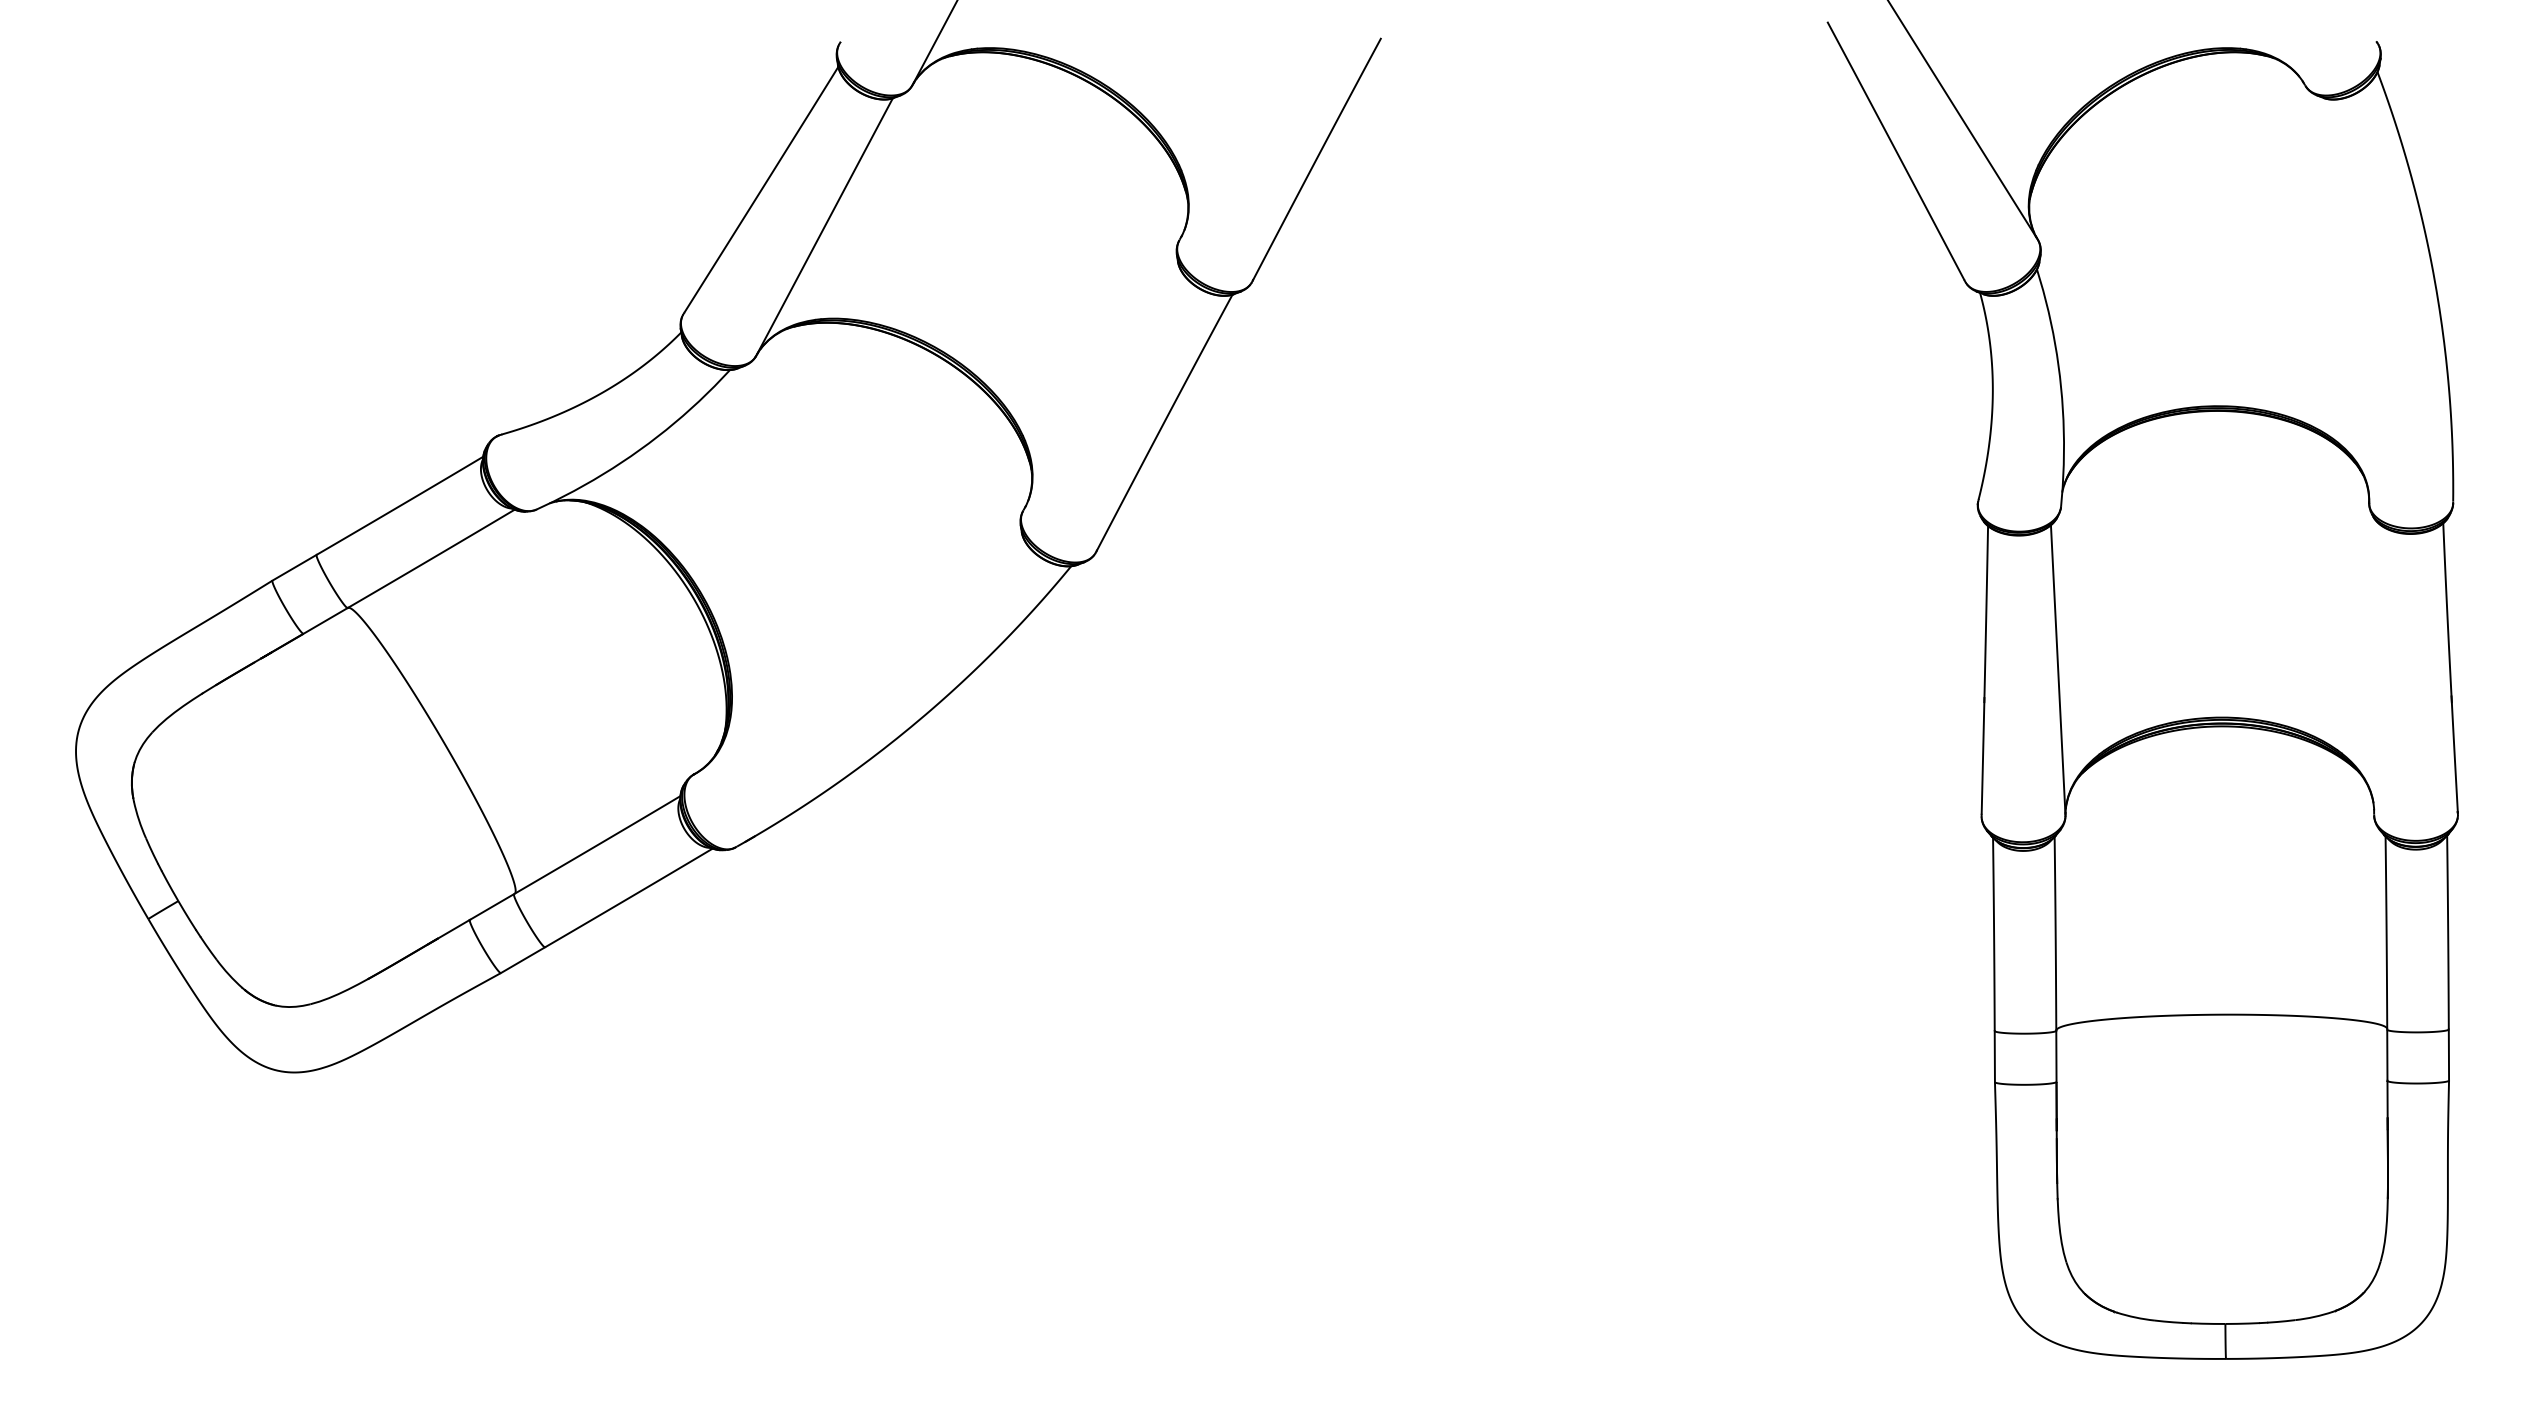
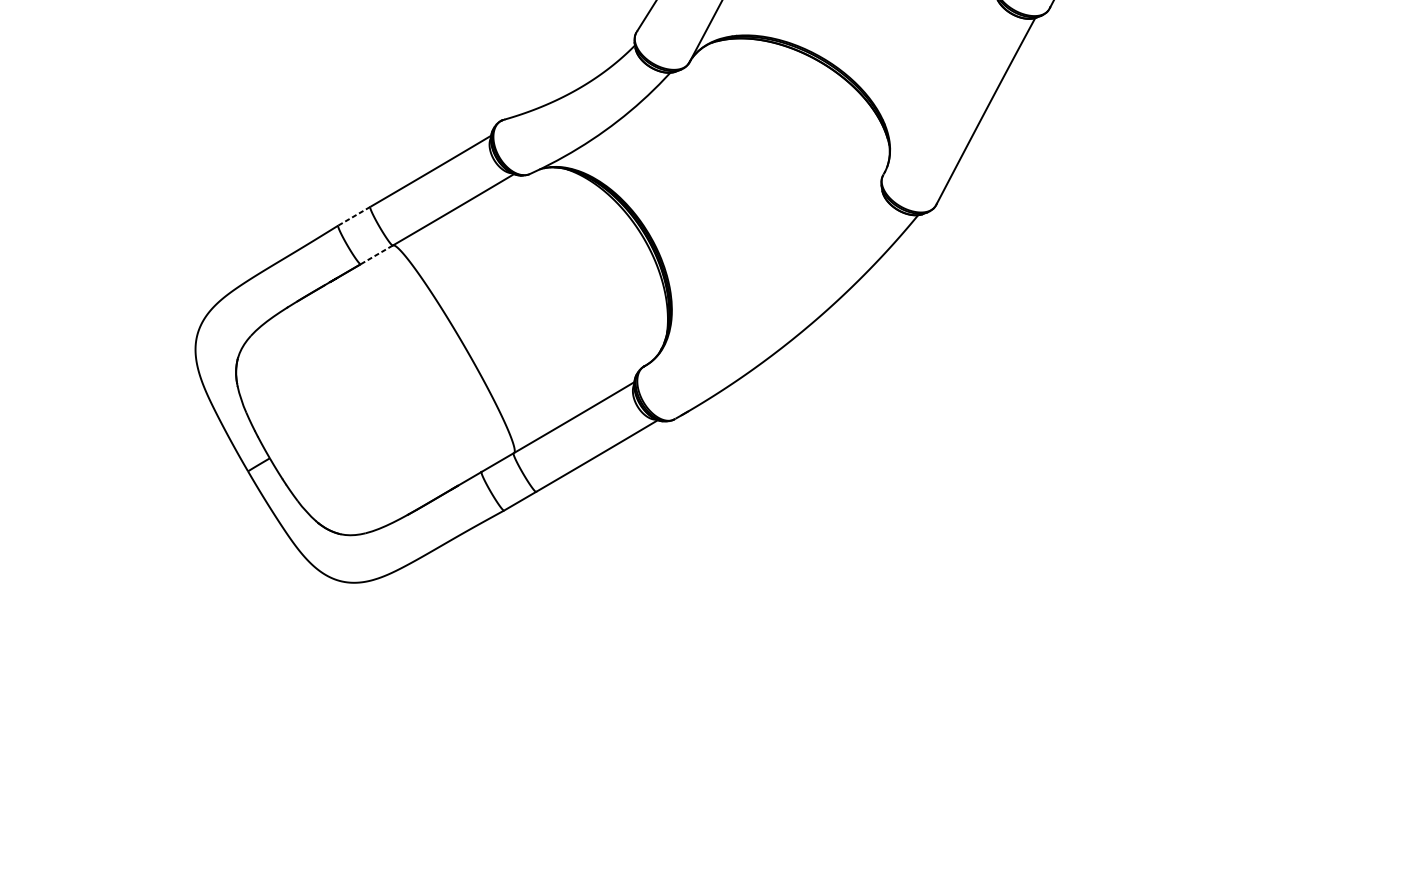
line: (294, 567) -> (354, 216), solid -> dashed
line: (325, 620) -> (376, 254), solid -> dashed

